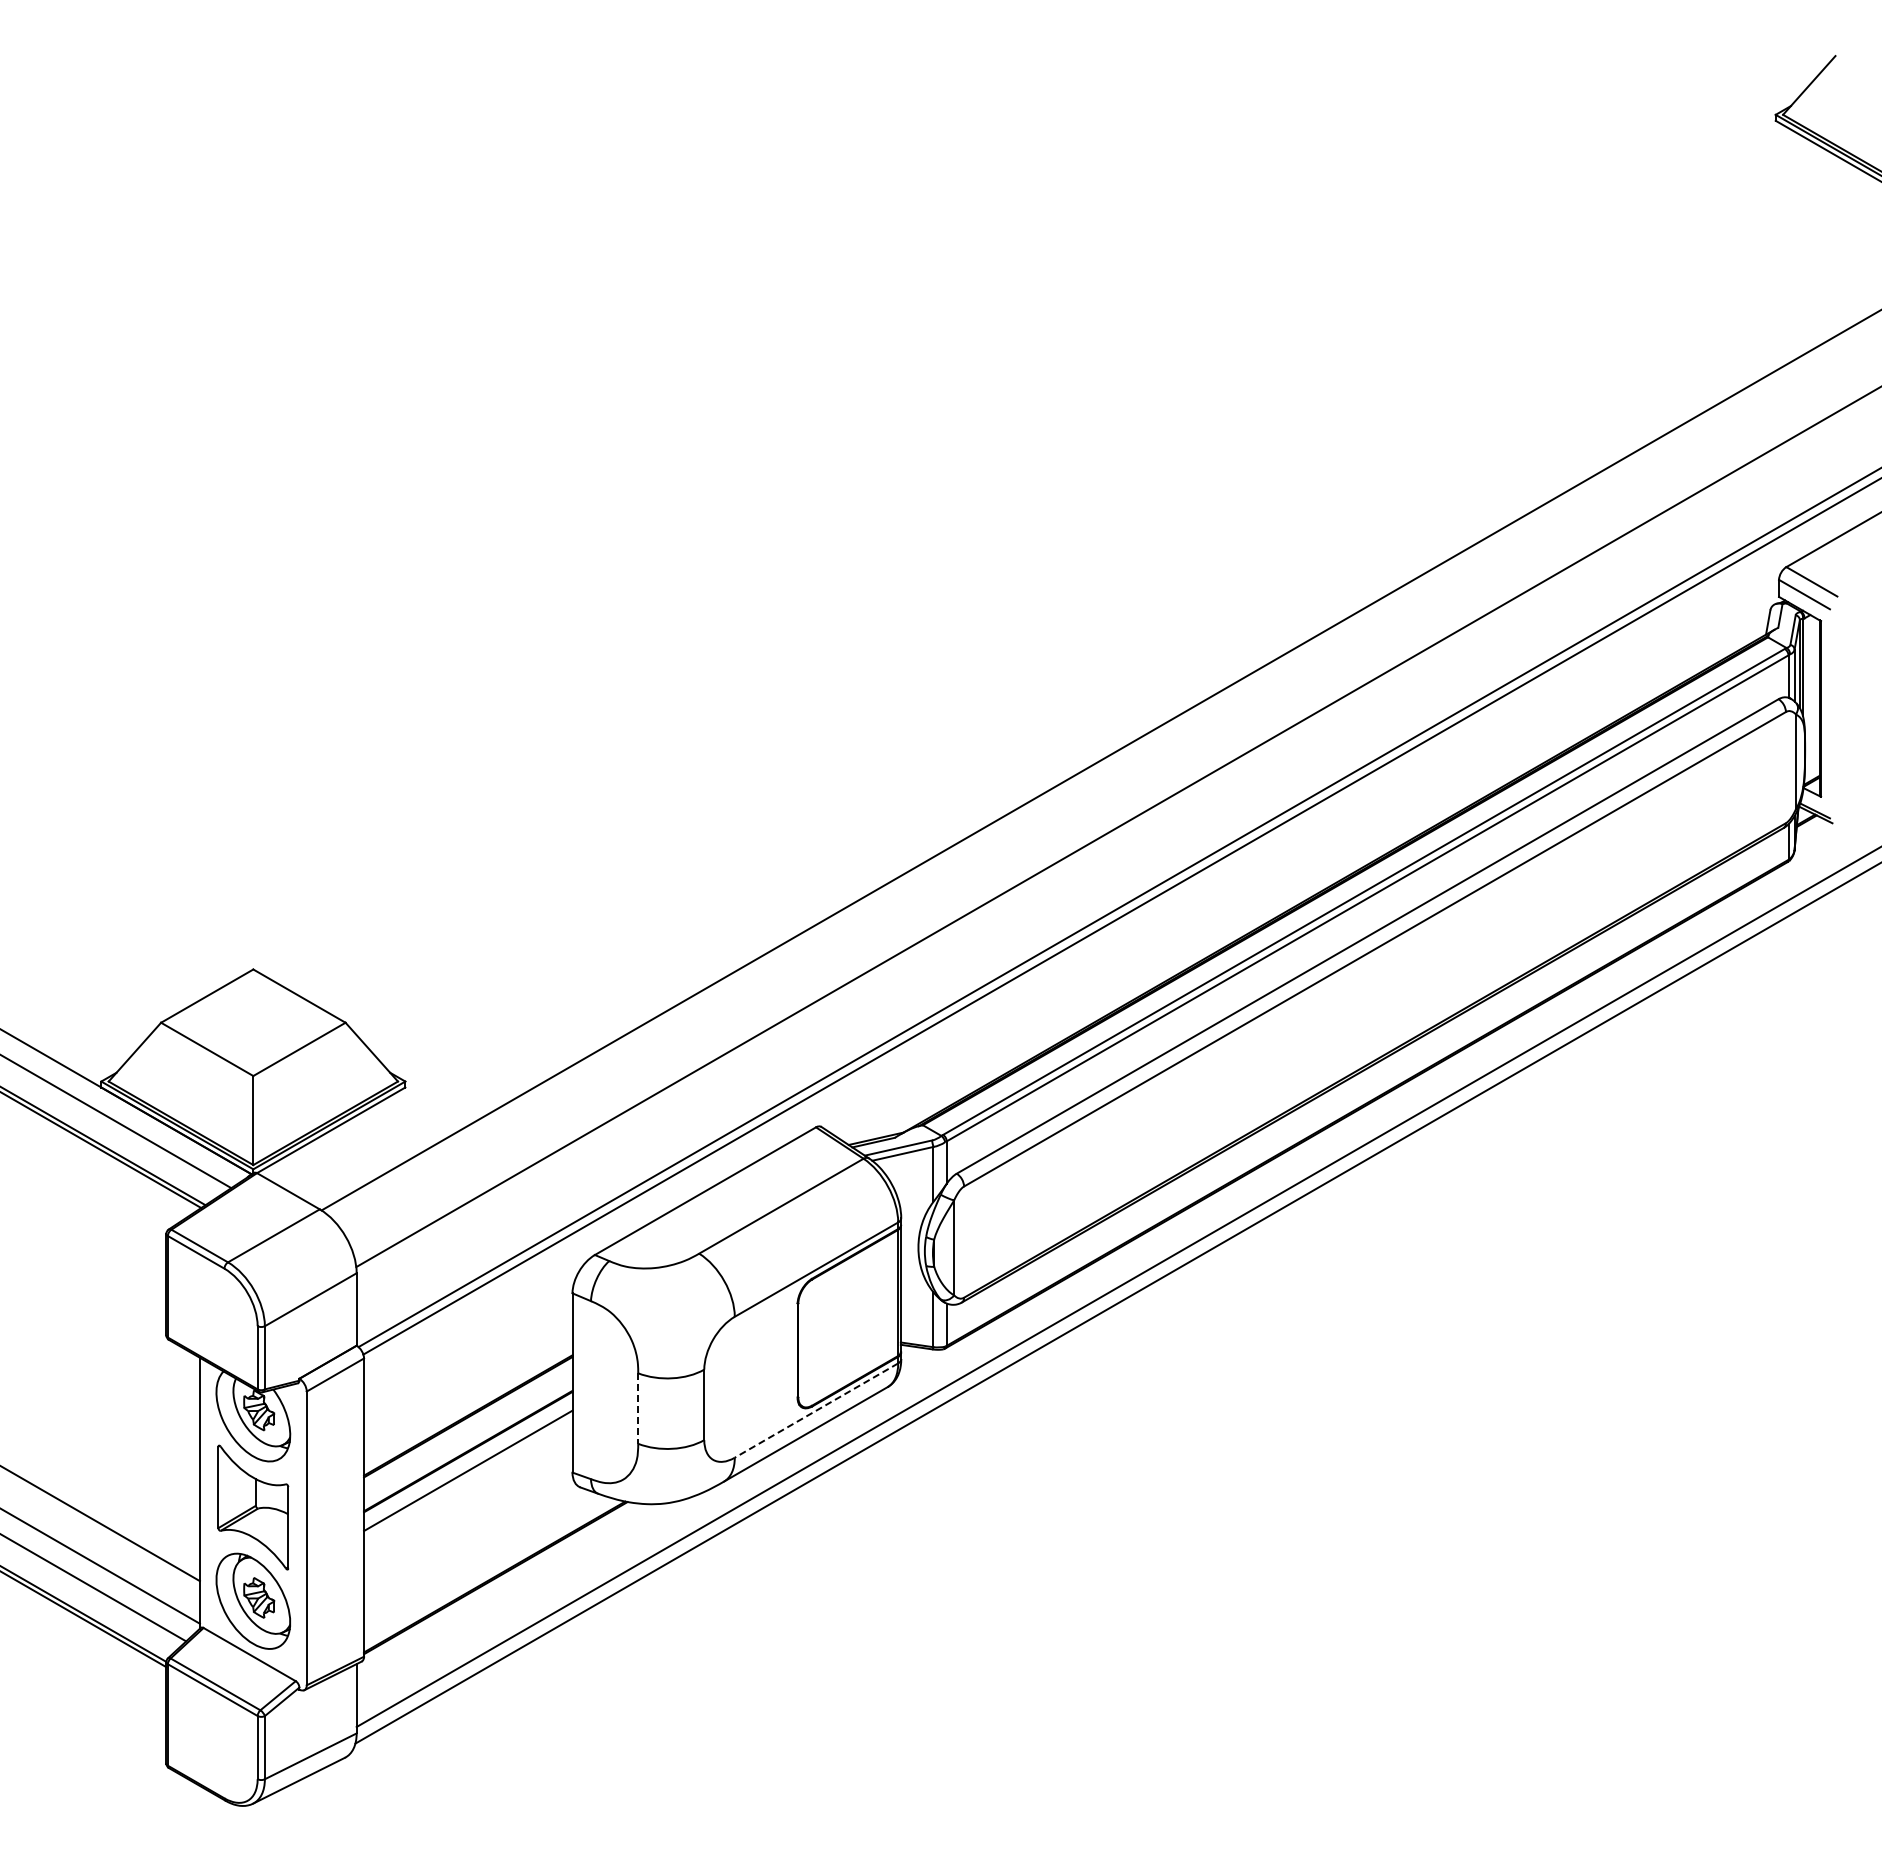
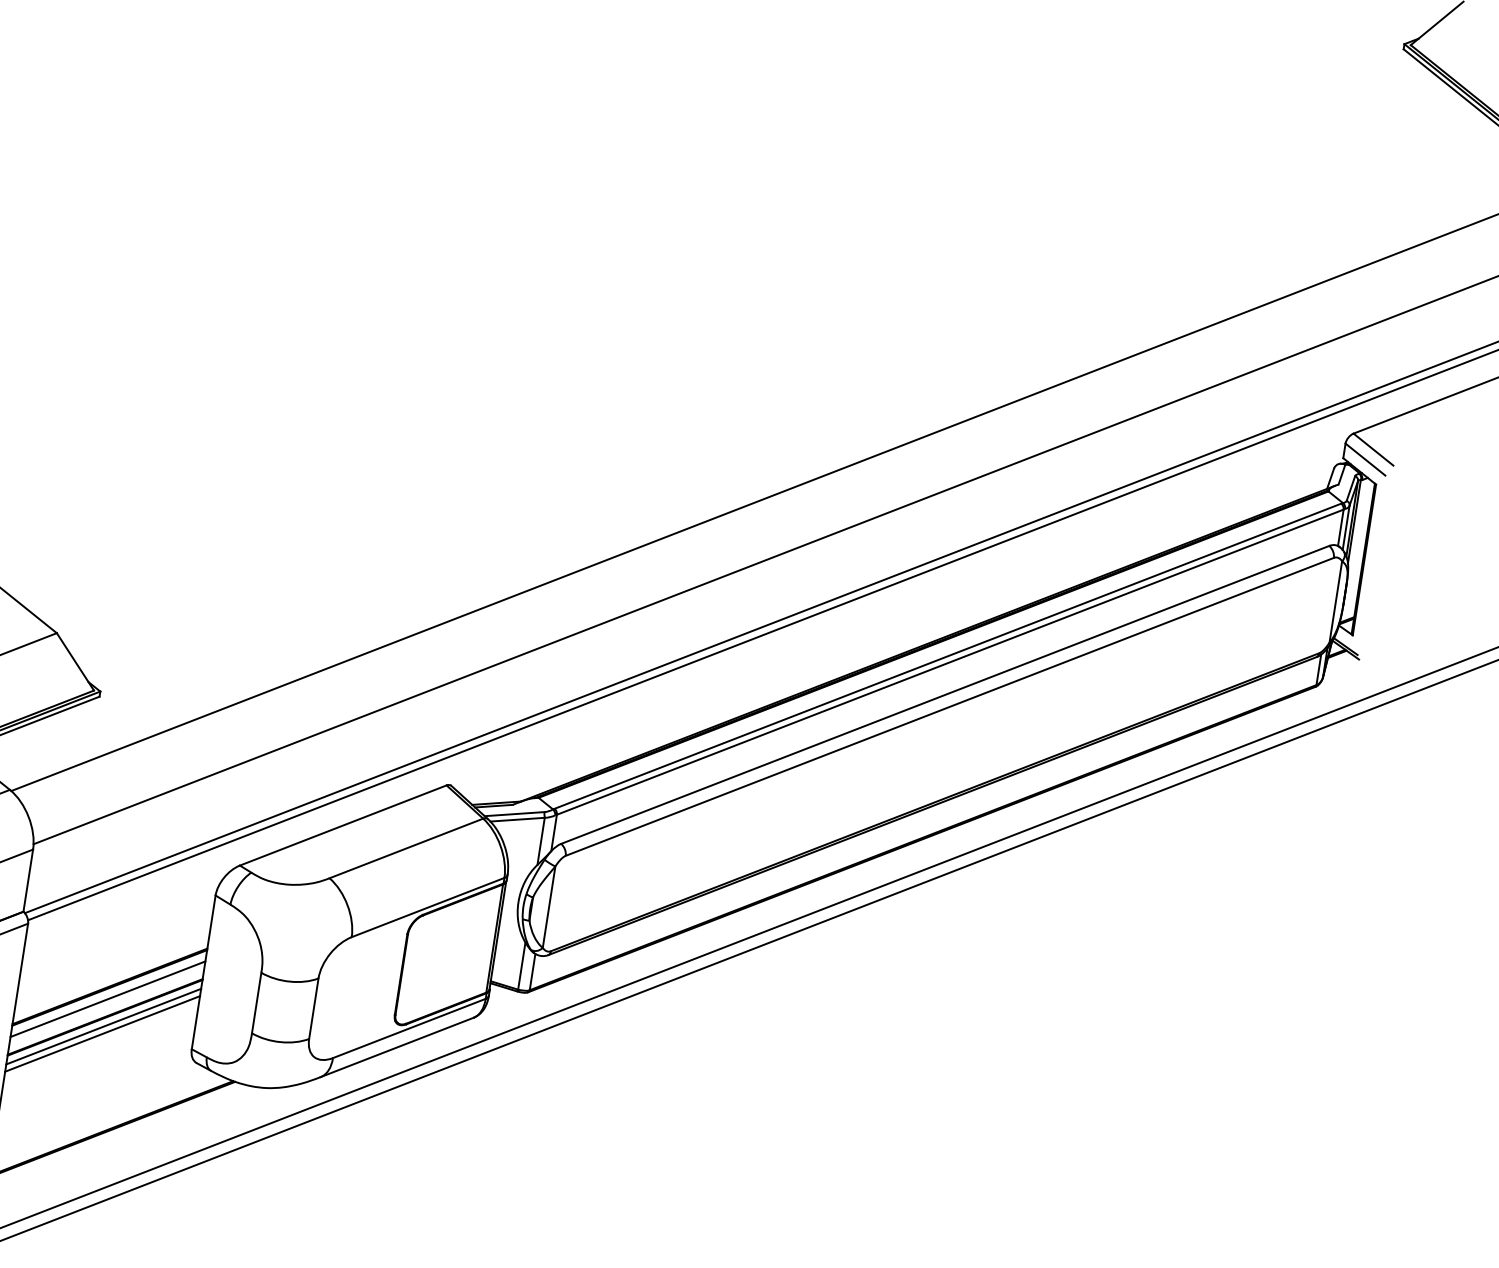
line: (638, 1409) -> (256, 1003), dashed -> solid
line: (816, 1410) -> (409, 1028), dashed -> solid
line: (468, 1430) -> (108, 999), added
line: (468, 1462) -> (103, 1026), added

